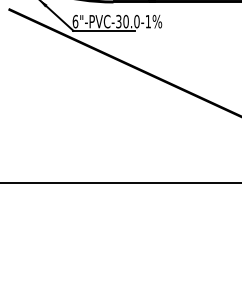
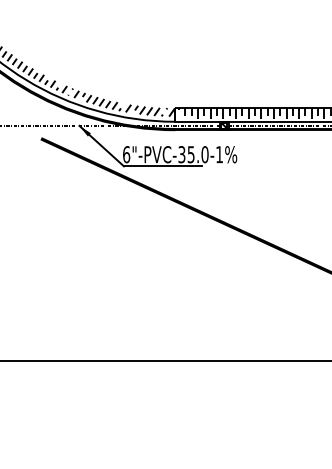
text: (125, 21) -> (190, 154), 6"-PVC-30.0-1%%% -> 6"-PVC-35.0-1%%%

